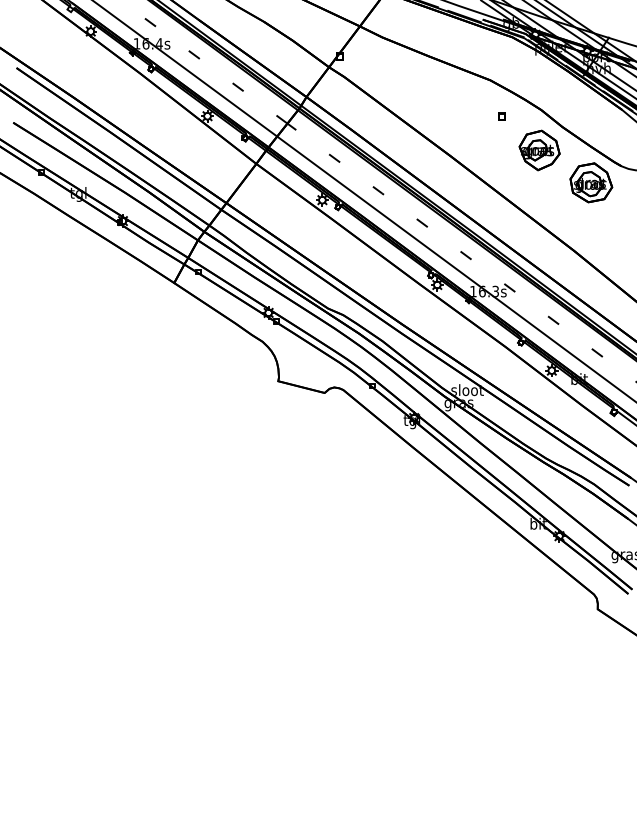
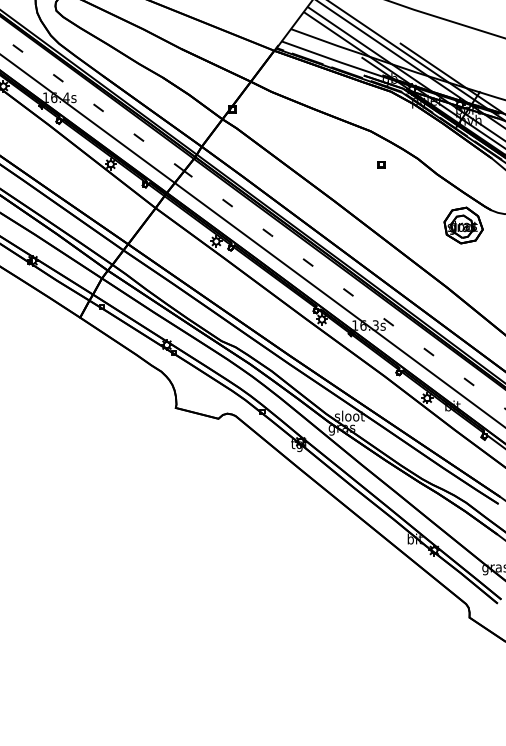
part: (539, 150) -> (415, 195), removed

